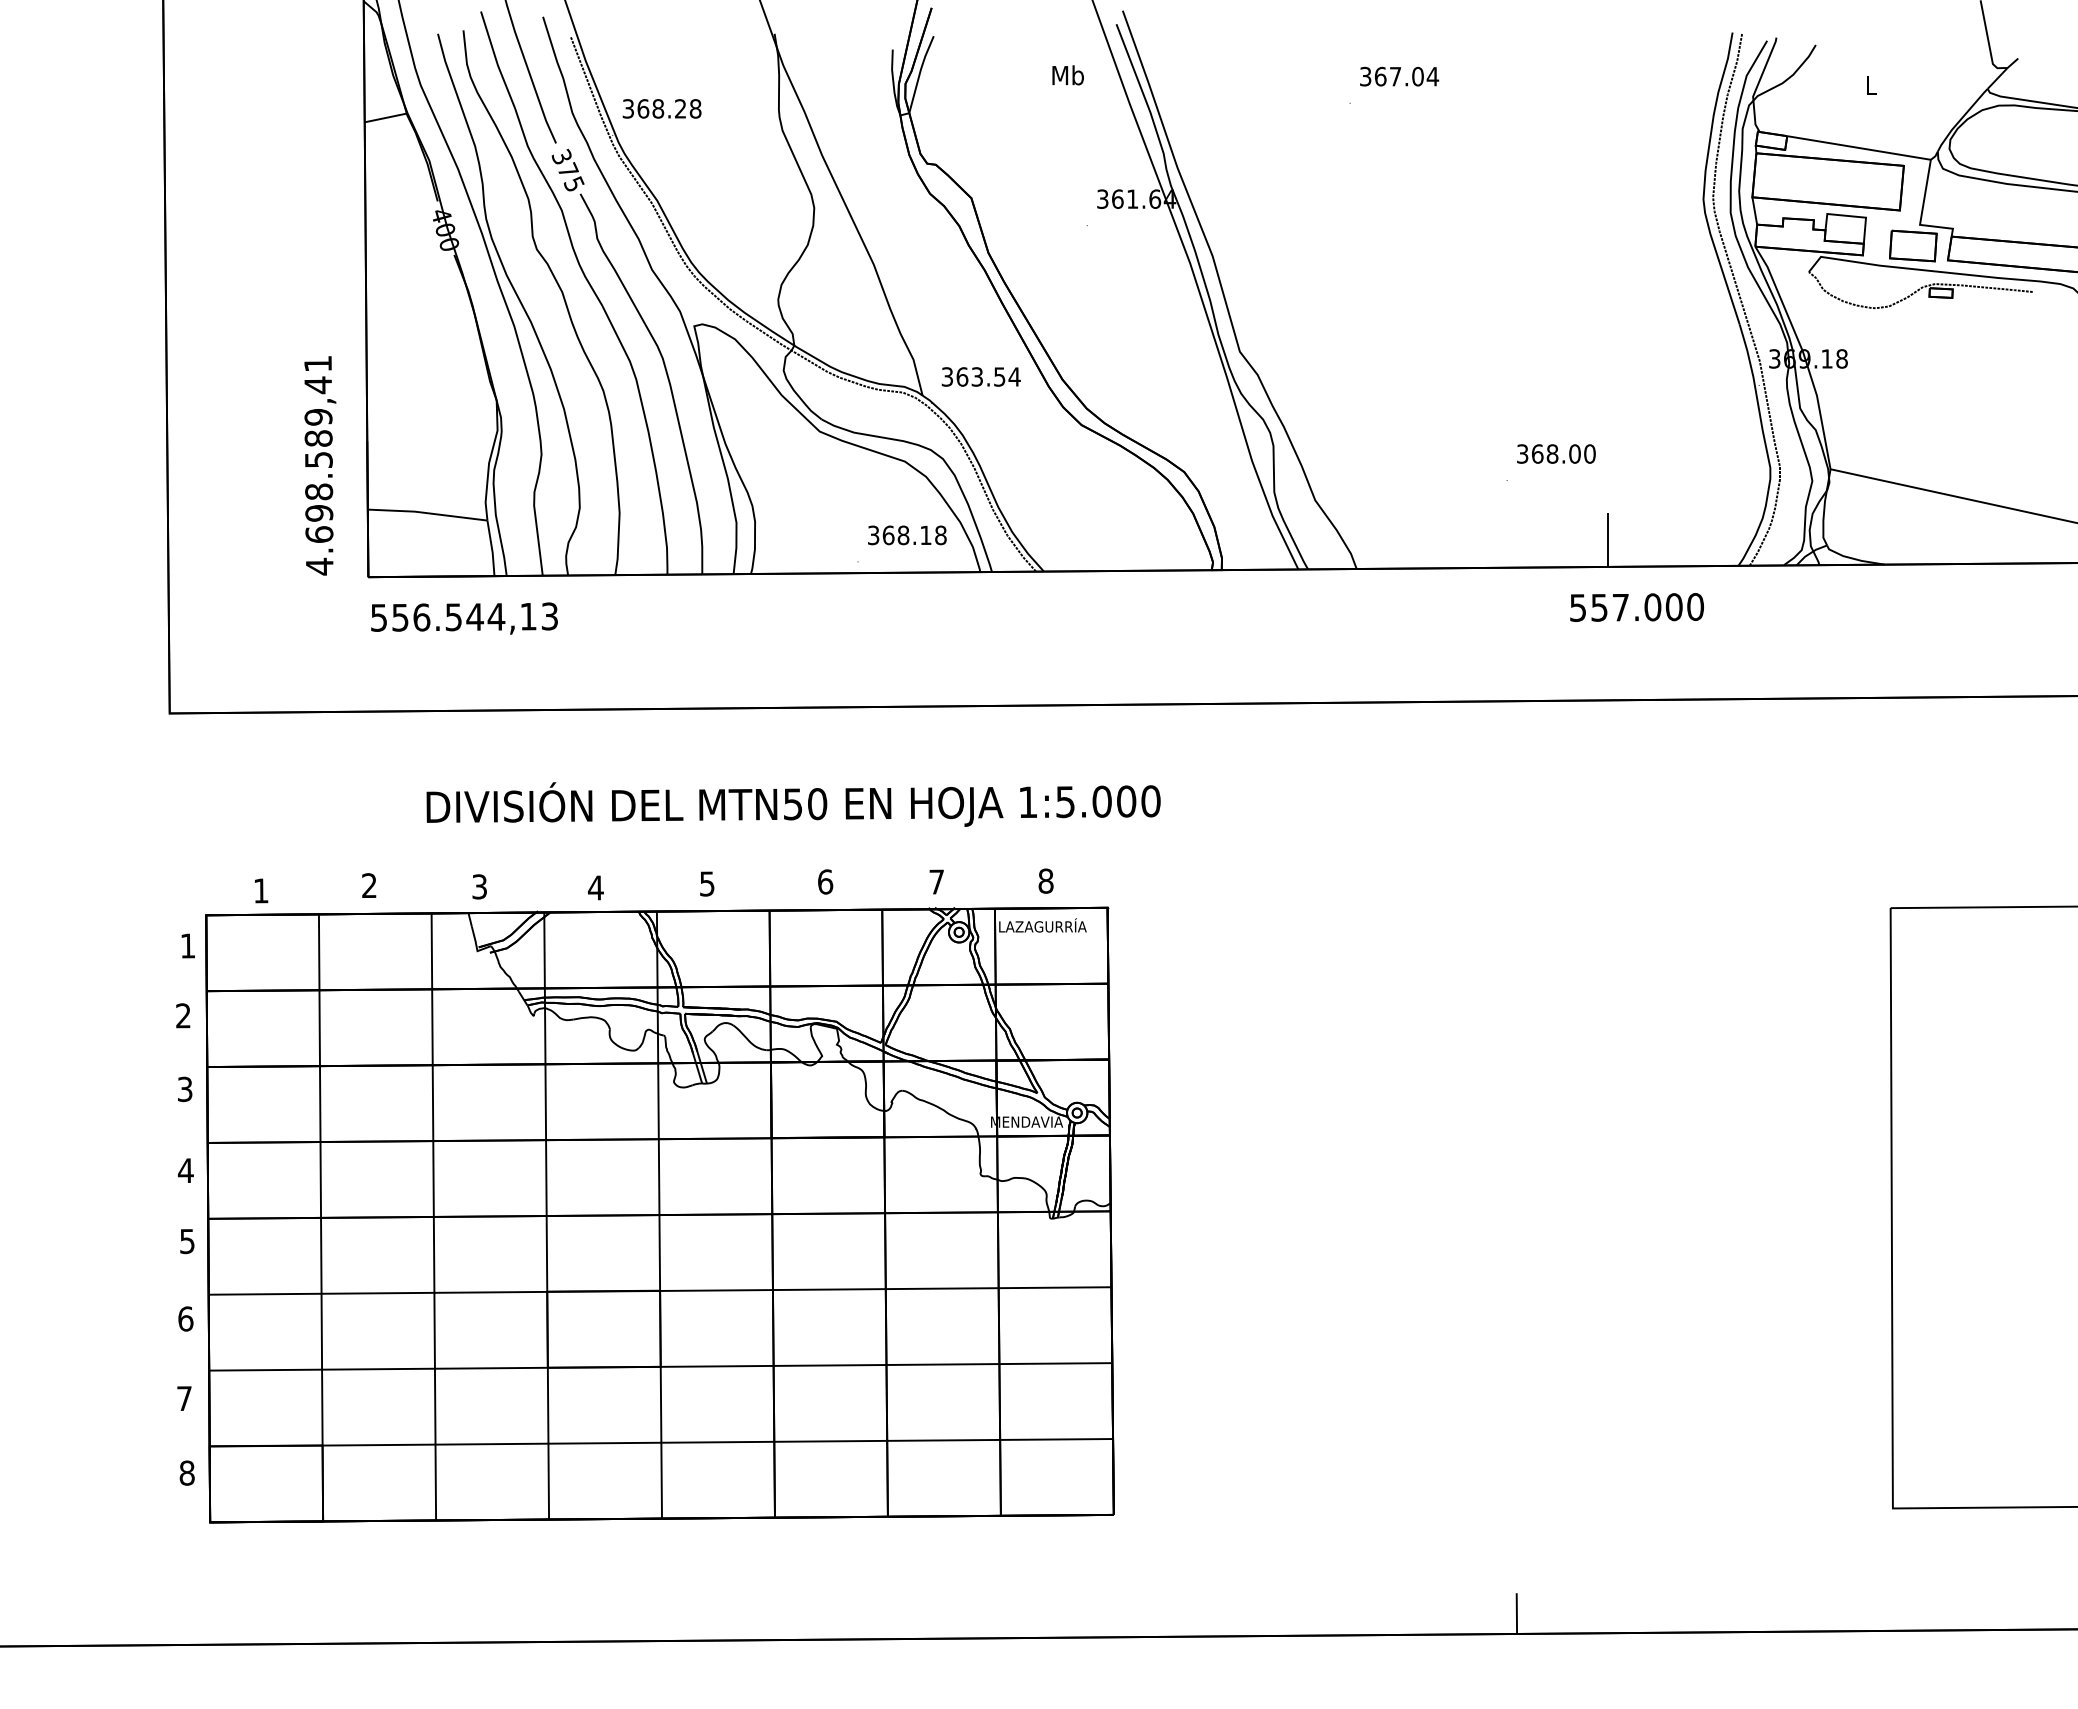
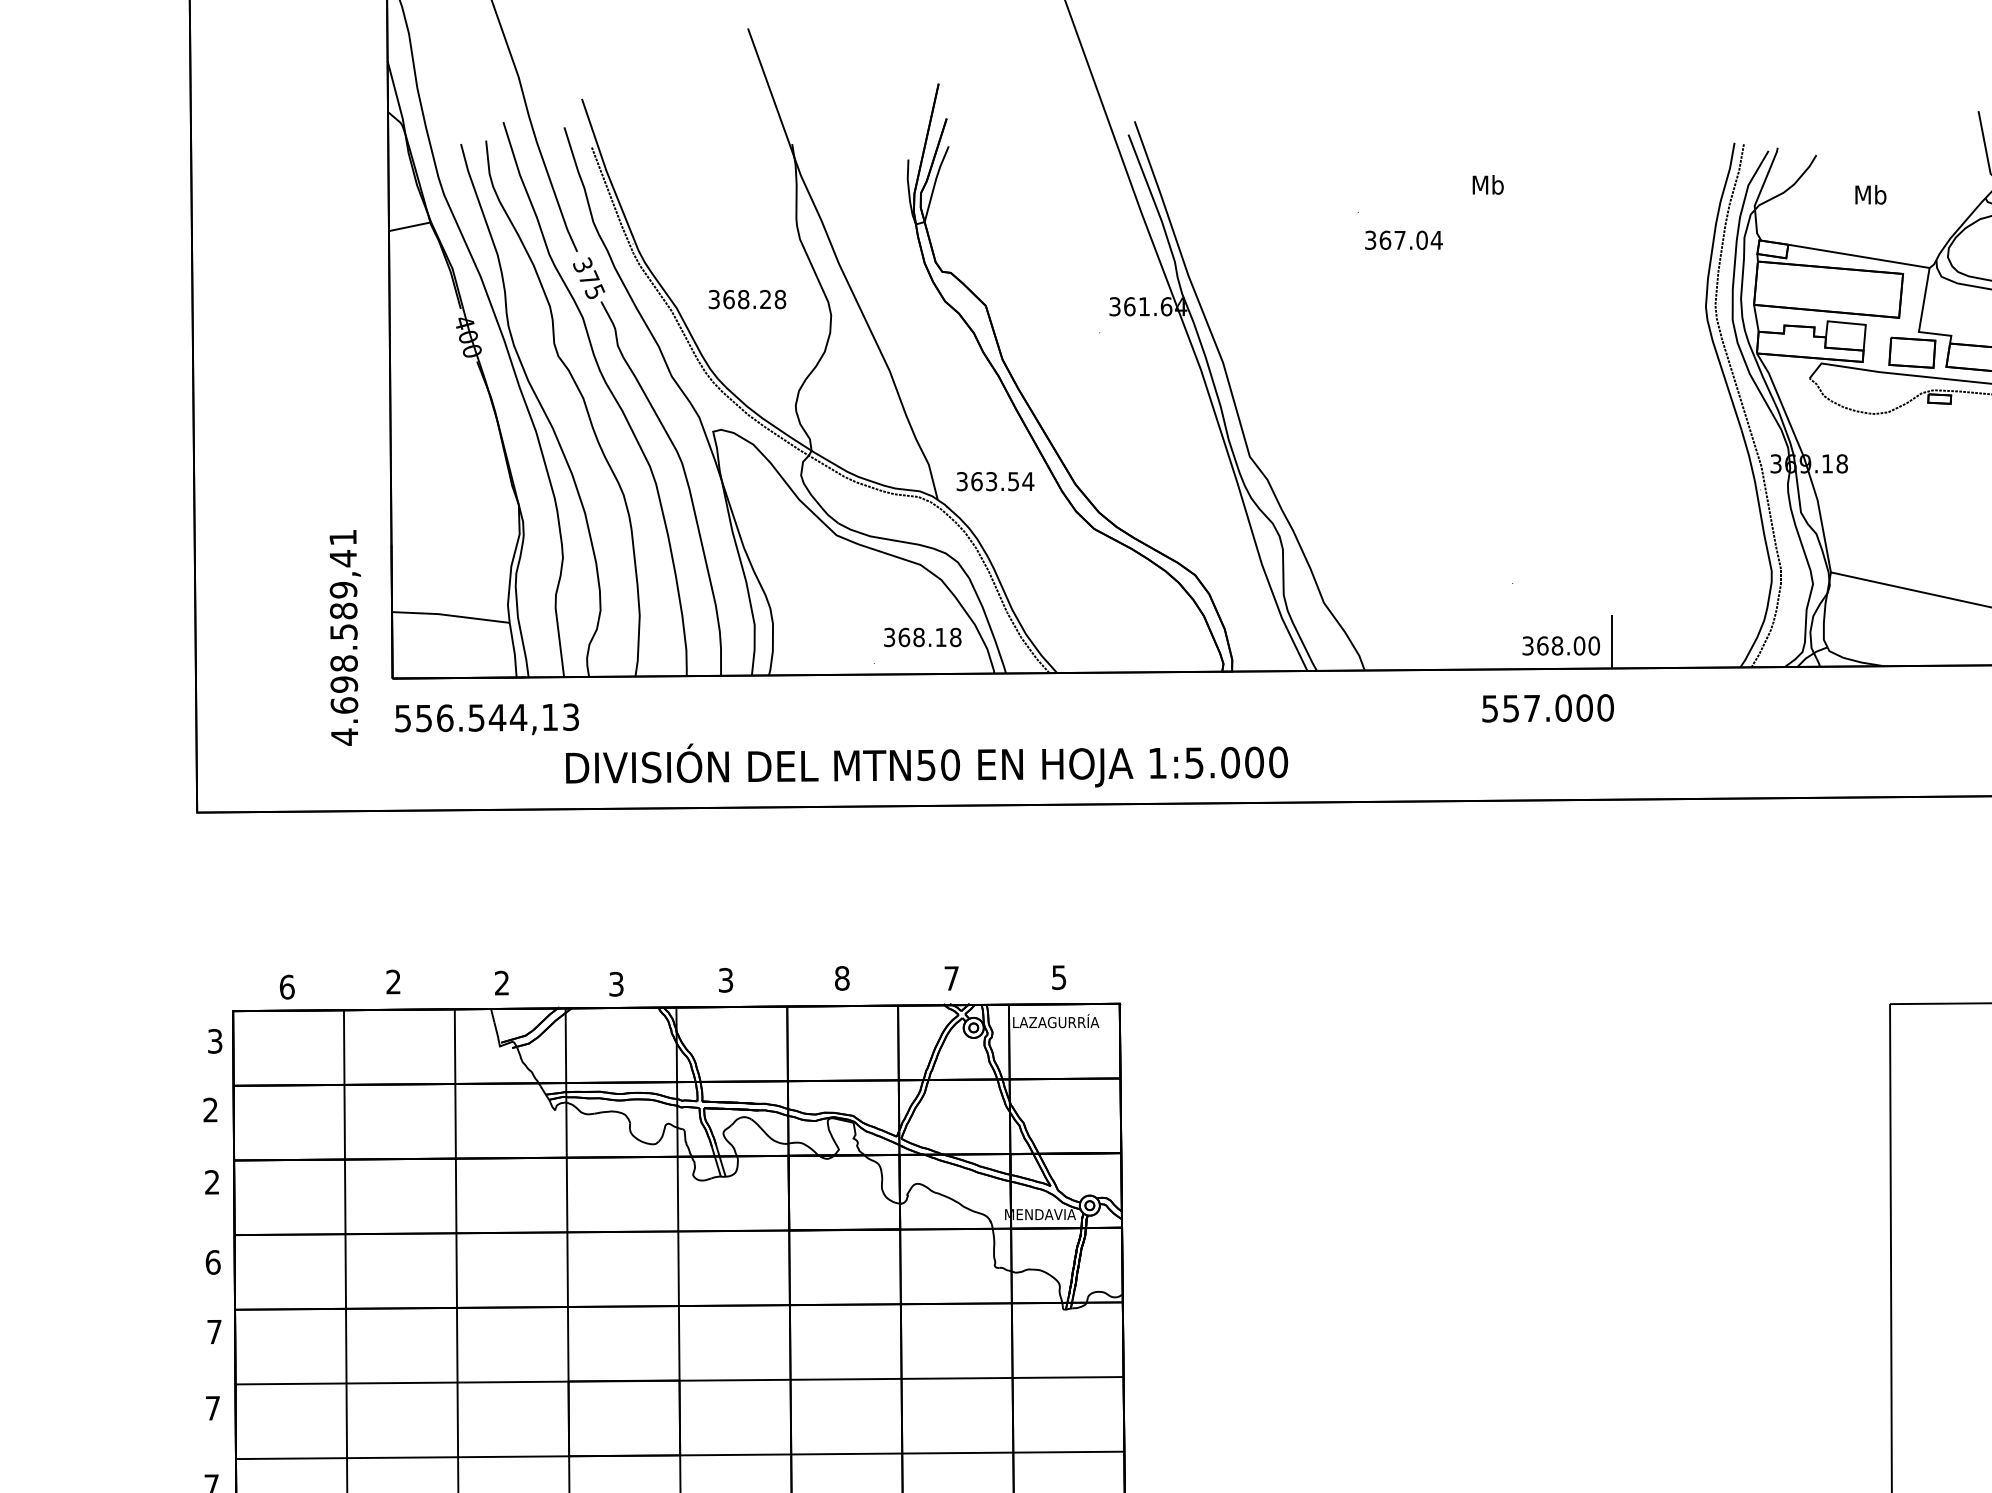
text: (1067, 75) -> (1487, 185), moved
text: (1399, 76) -> (1403, 240), moved
text: (1870, 85) -> (1870, 194), L -> Mb
text: (661, 108) -> (746, 299), moved
text: (1556, 453) -> (1561, 645), moved
text: (320, 465) -> (345, 637), moved
text: (1636, 607) -> (1547, 708), moved
text: (793, 804) -> (926, 765), moved
text: (1045, 880) -> (1058, 976), 8 -> 5
text: (825, 881) -> (842, 977), 6 -> 8
text: (707, 883) -> (726, 979), 5 -> 3
text: (479, 886) -> (501, 982), 3 -> 2
text: (595, 887) -> (616, 983), 4 -> 3
text: (260, 890) -> (286, 986), 1 -> 6
text: (187, 945) -> (214, 1040), 1 -> 3
text: (184, 1089) -> (211, 1182), 3 -> 2
text: (185, 1170) -> (212, 1262), 4 -> 6
text: (187, 1241) -> (214, 1332), 5 -> 7
text: (185, 1318) -> (212, 1407), 6 -> 7

